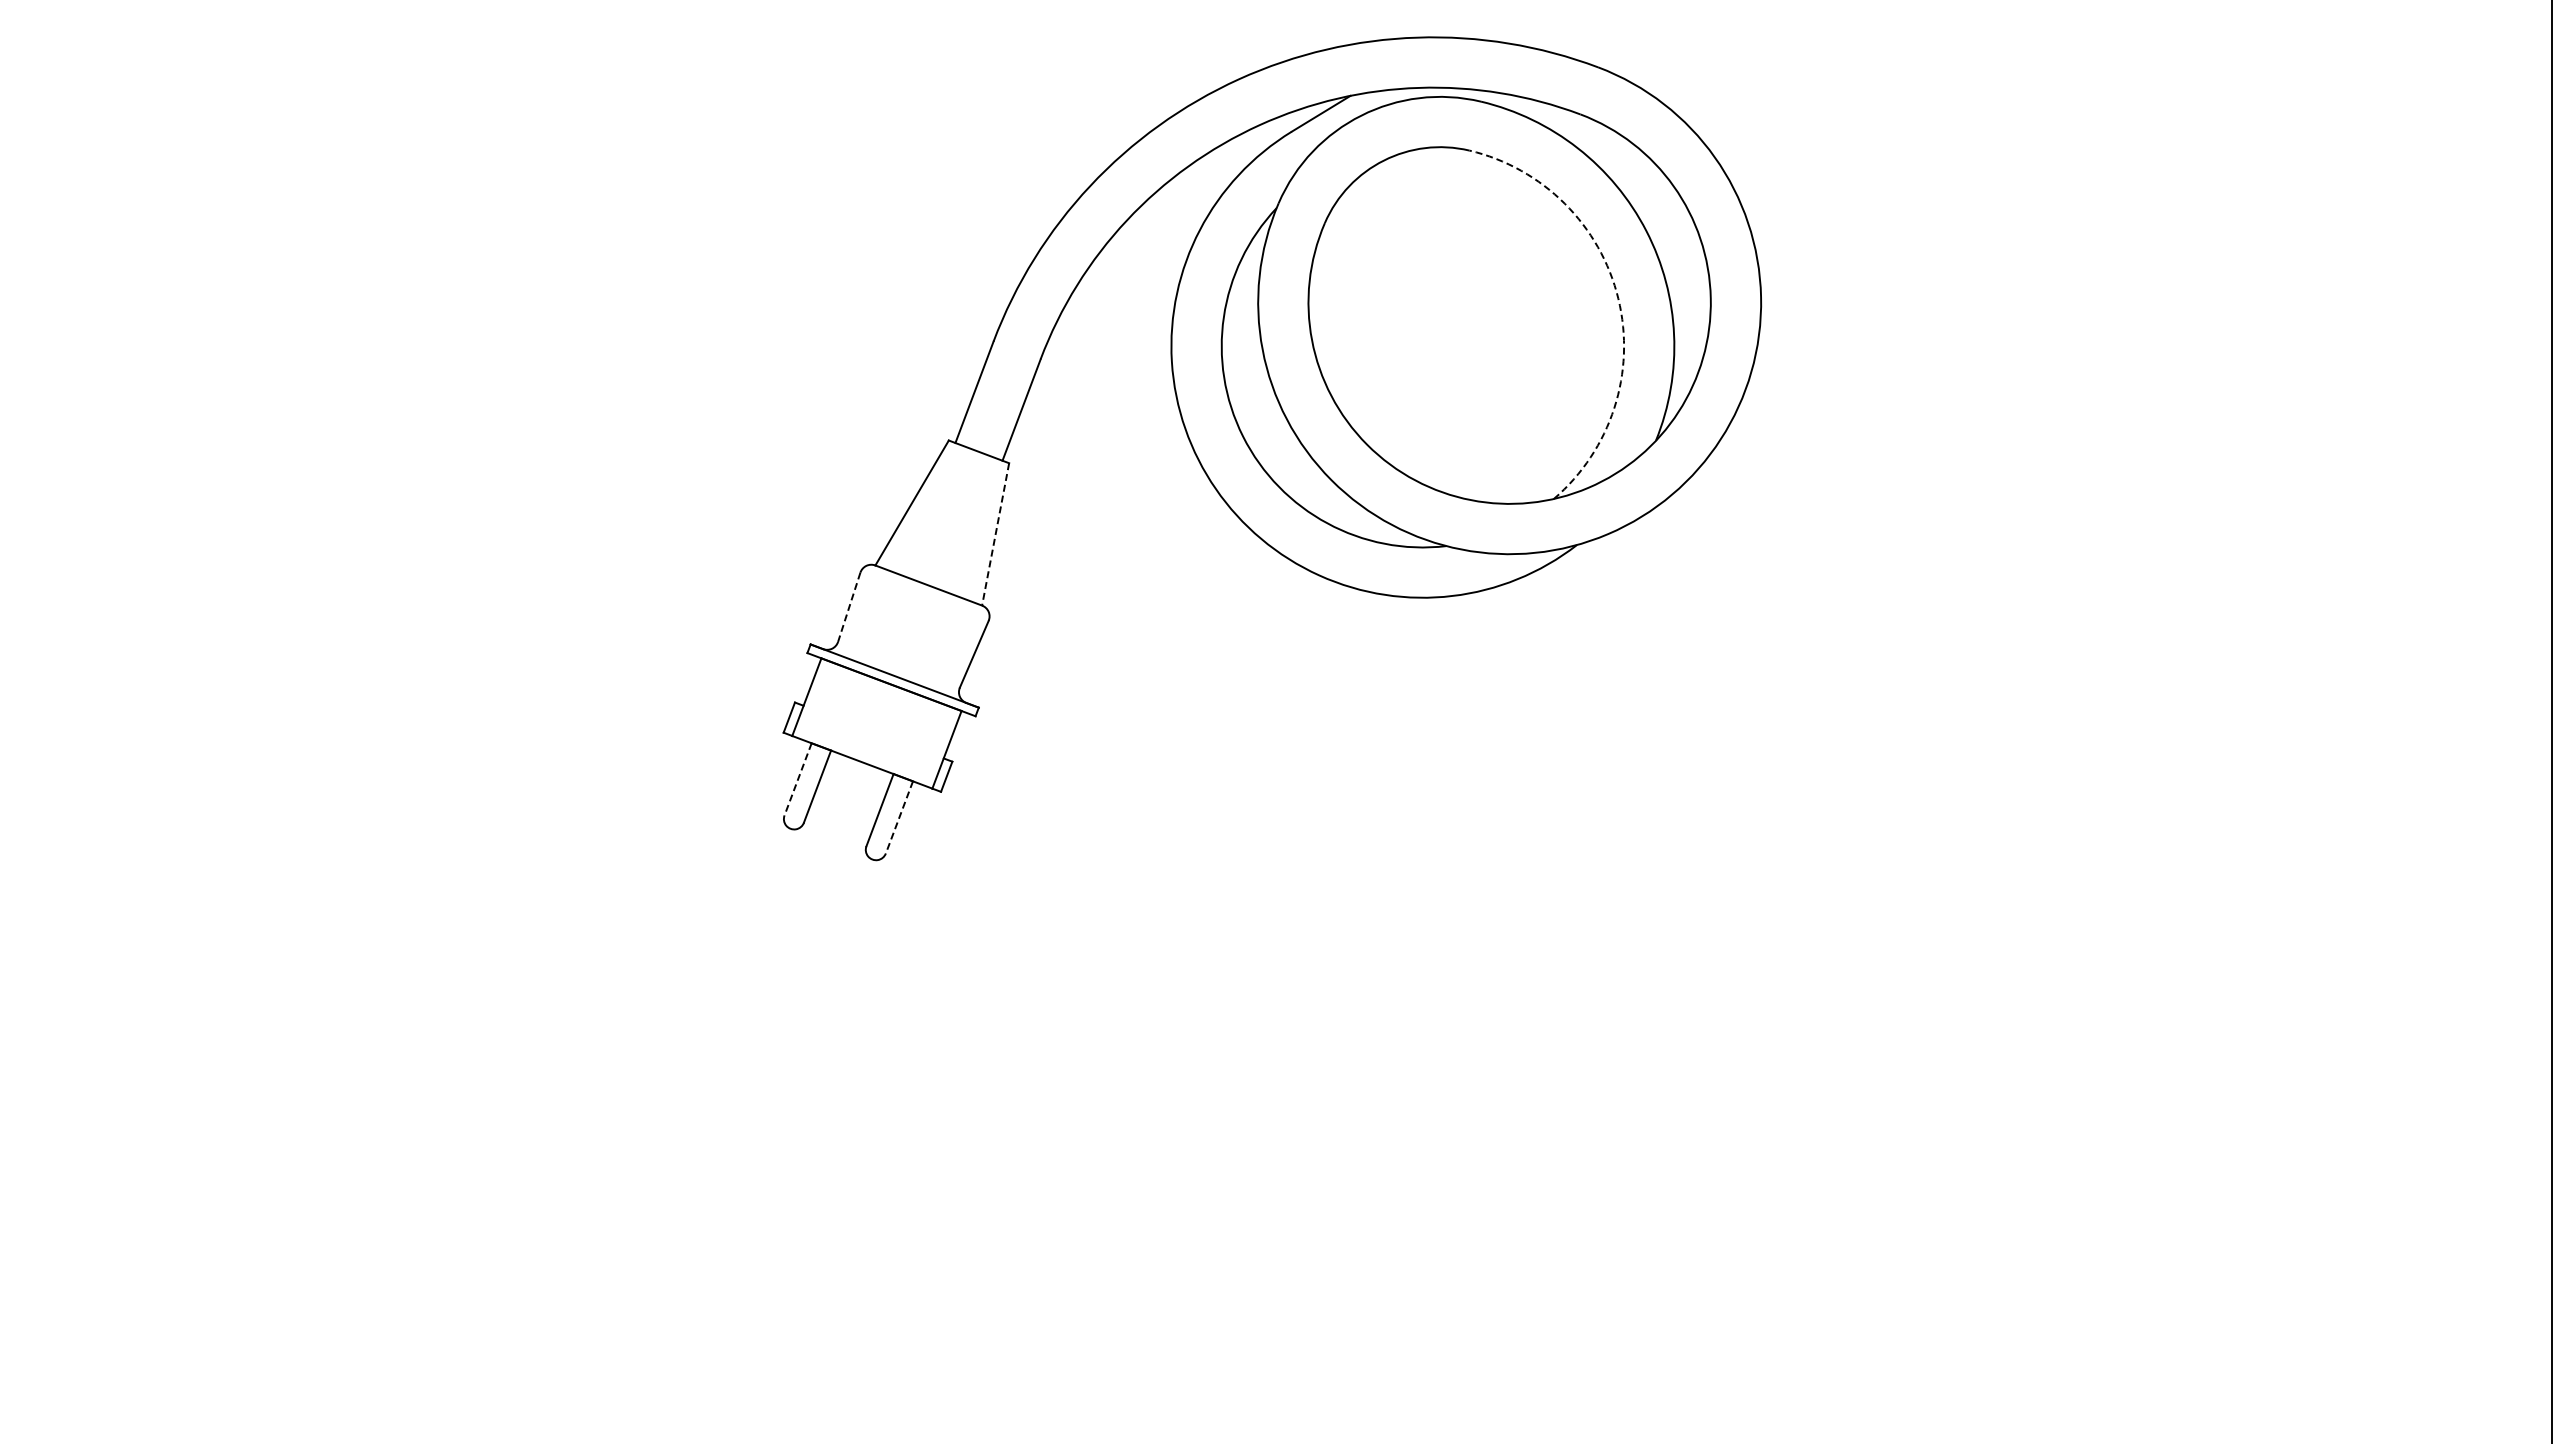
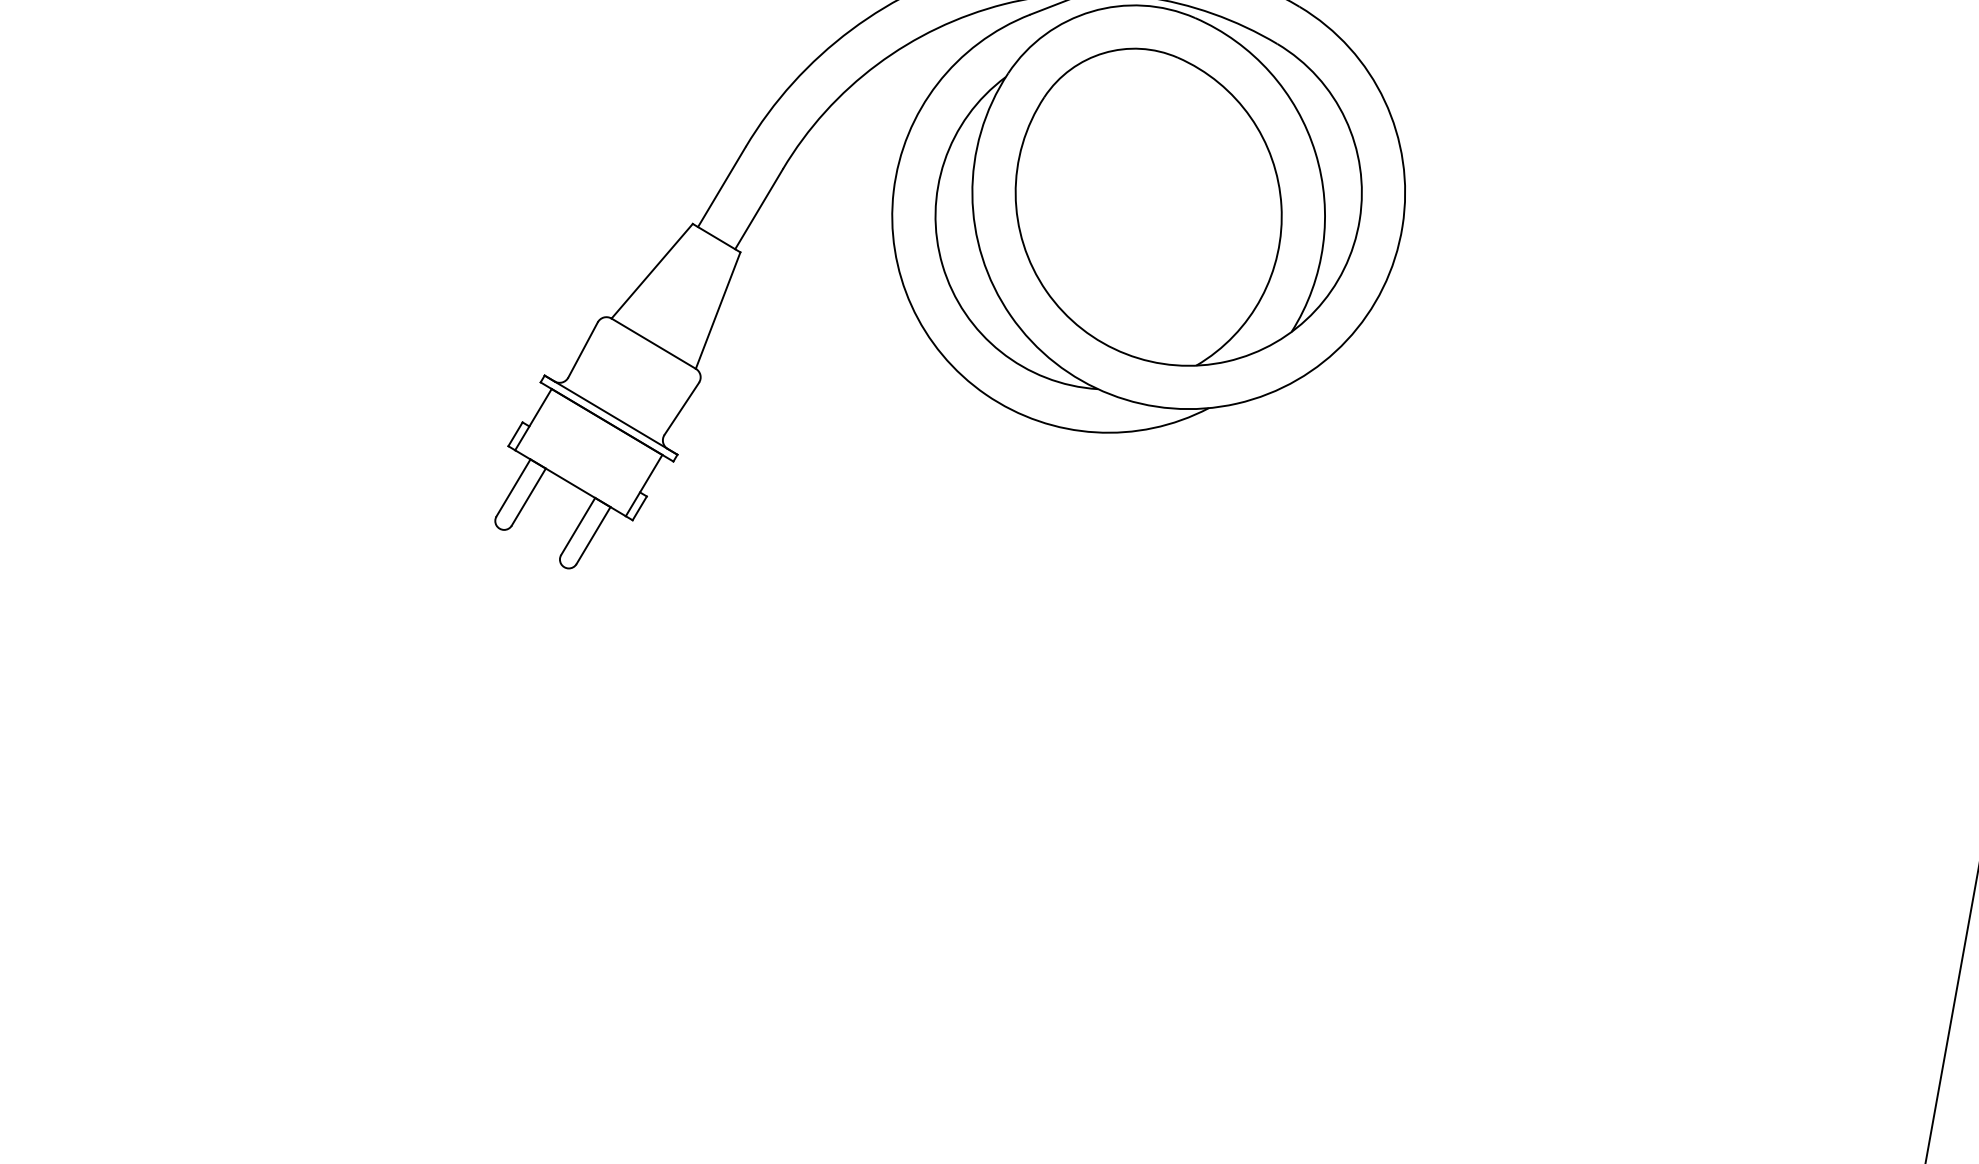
arc: (1618, 298) -> (1281, 205), dashed -> solid
line: (995, 534) -> (718, 310), dashed -> solid
line: (849, 607) -> (583, 350), dashed -> solid
line: (798, 779) -> (513, 488), dashed -> solid
line: (899, 817) -> (593, 535), dashed -> solid

